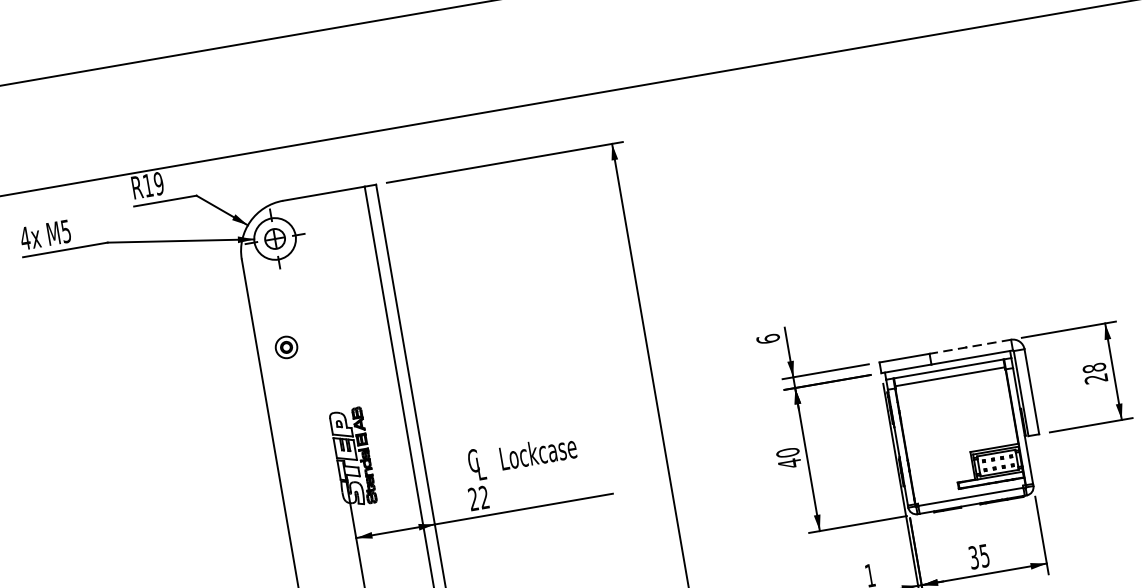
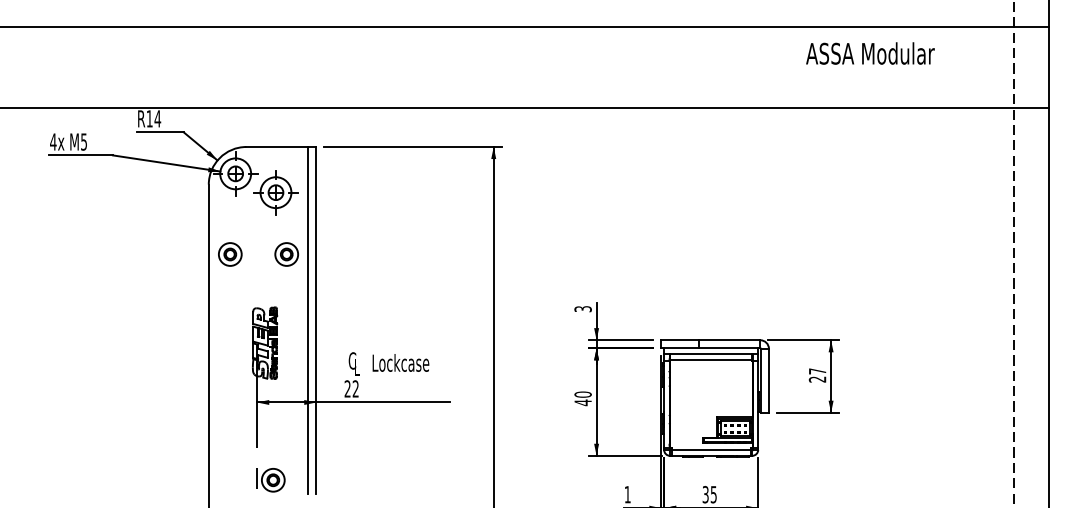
text: (158, 183) -> (157, 118), R19 -> R14
part: (332, 254) -> (275, 192), added
part: (361, 334) -> (286, 254), added
text: (767, 339) -> (582, 309), 6 -> 3
part: (286, 347) -> (230, 254), size x1.43
line: (970, 347) -> (729, 340), dashed -> solid
text: (1094, 368) -> (817, 371), 28 -> 27

